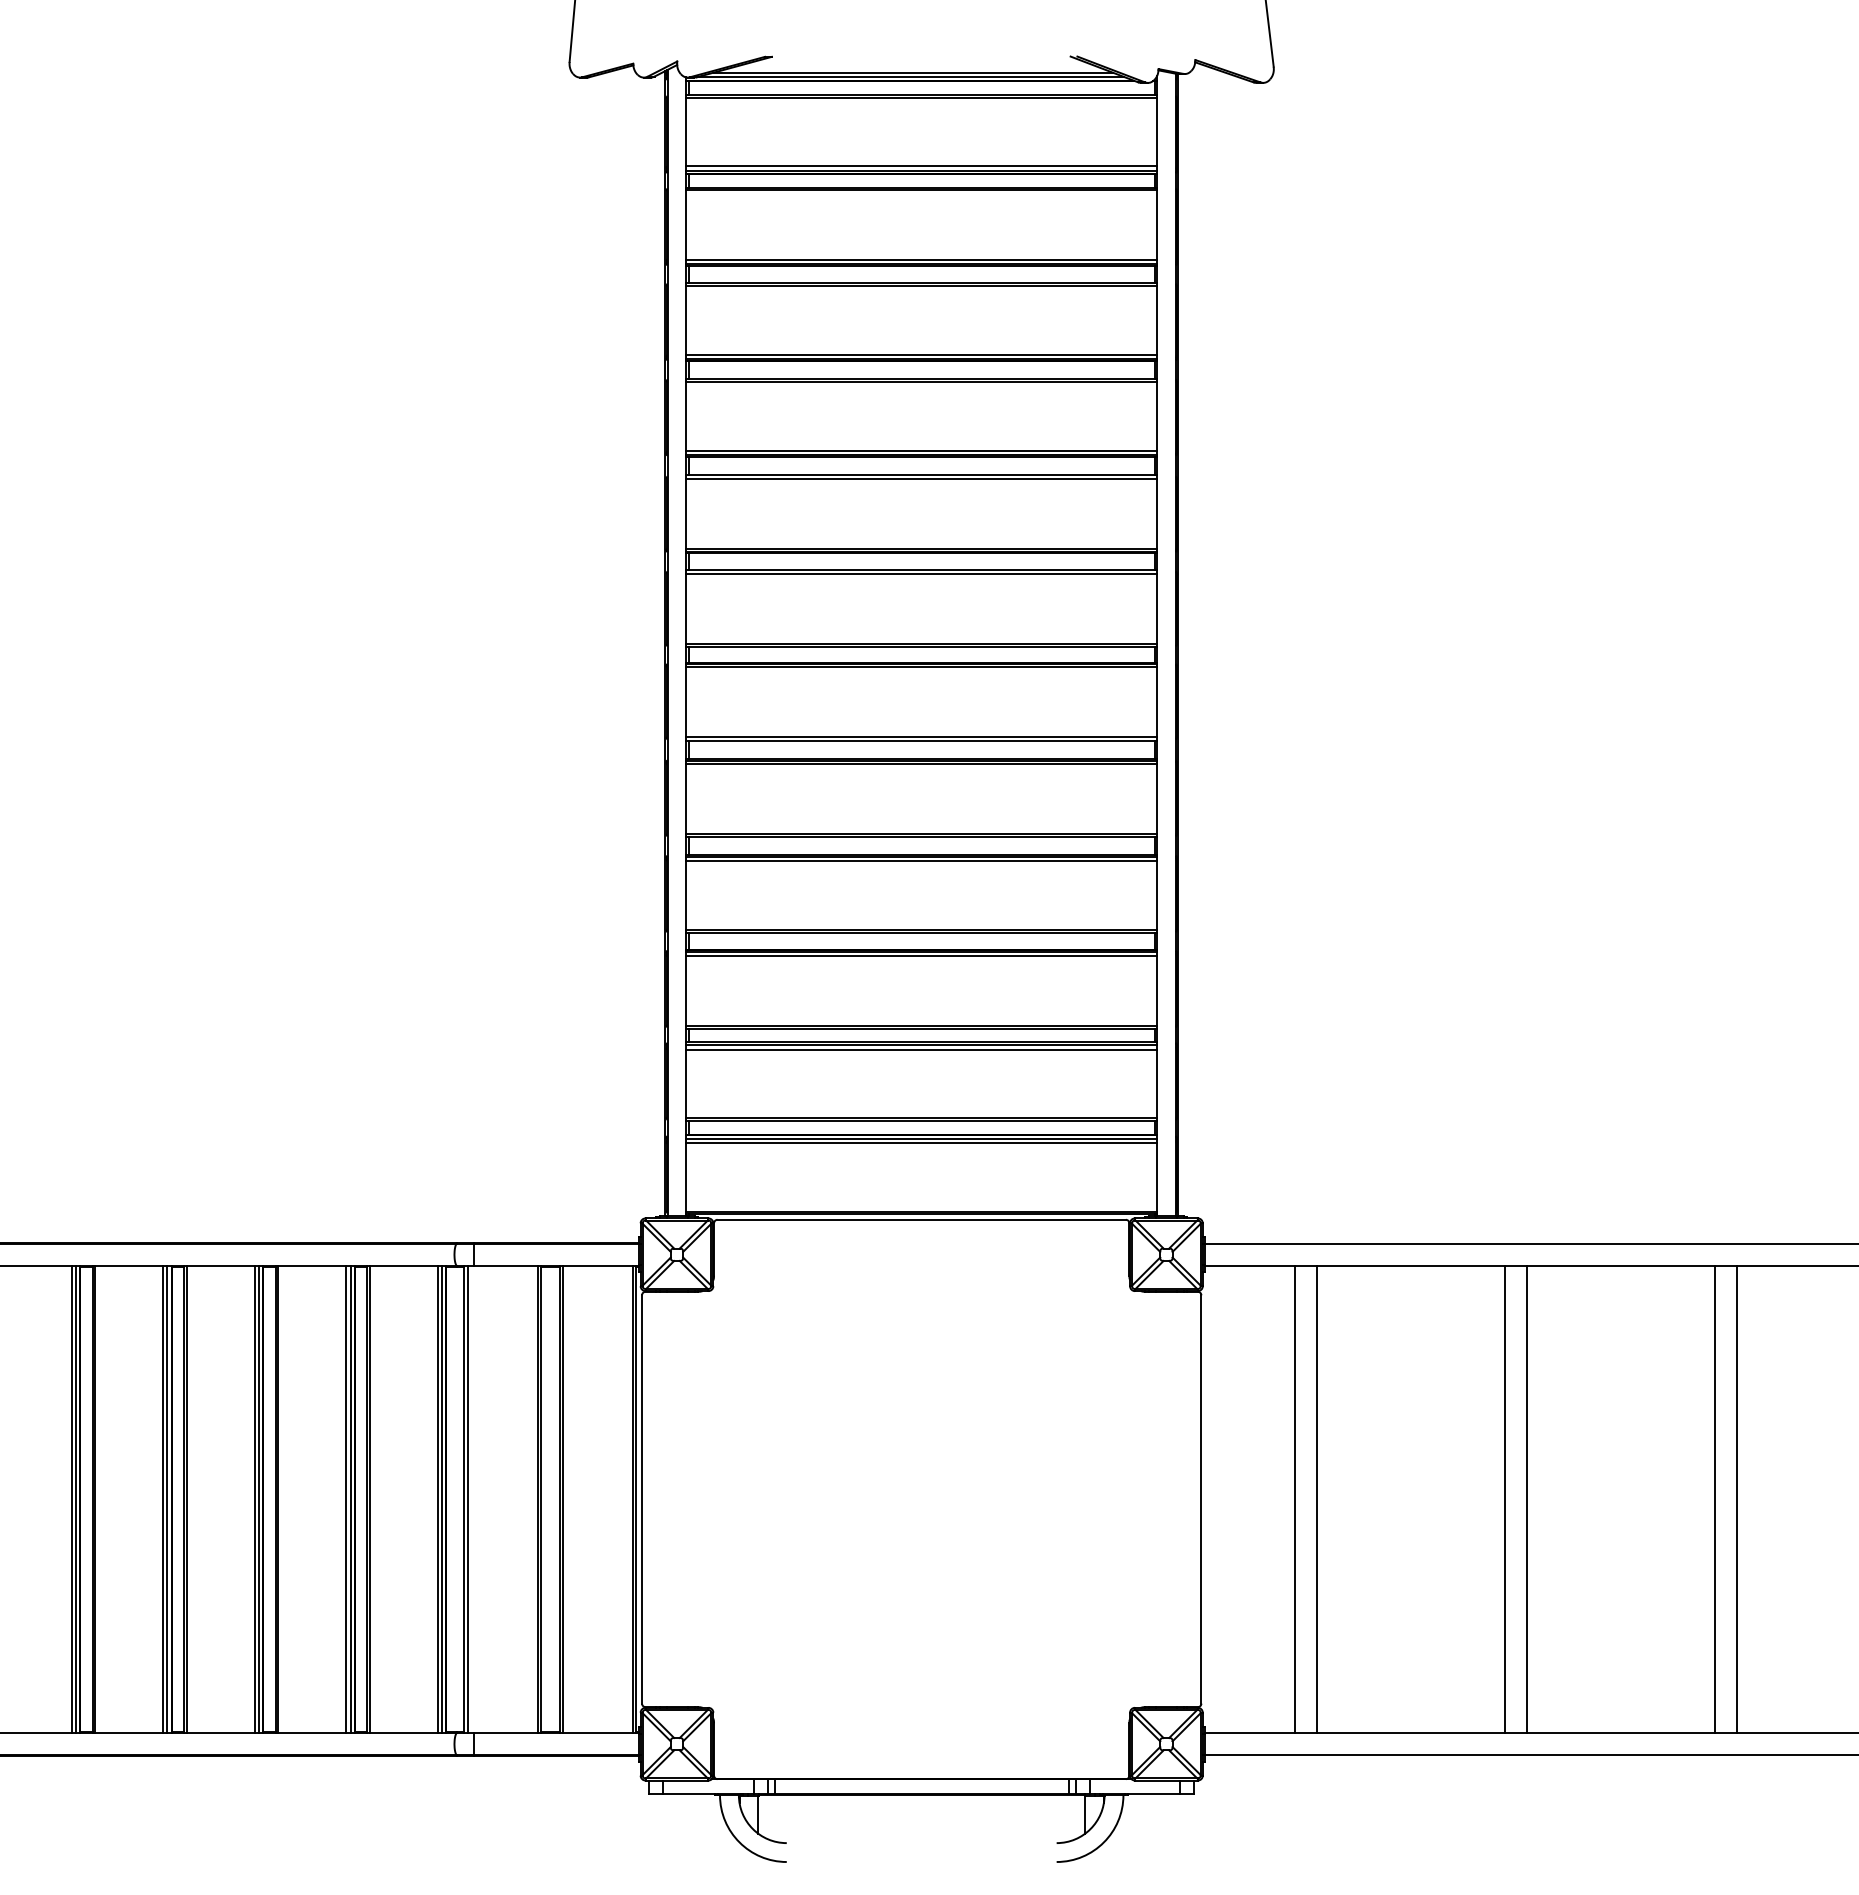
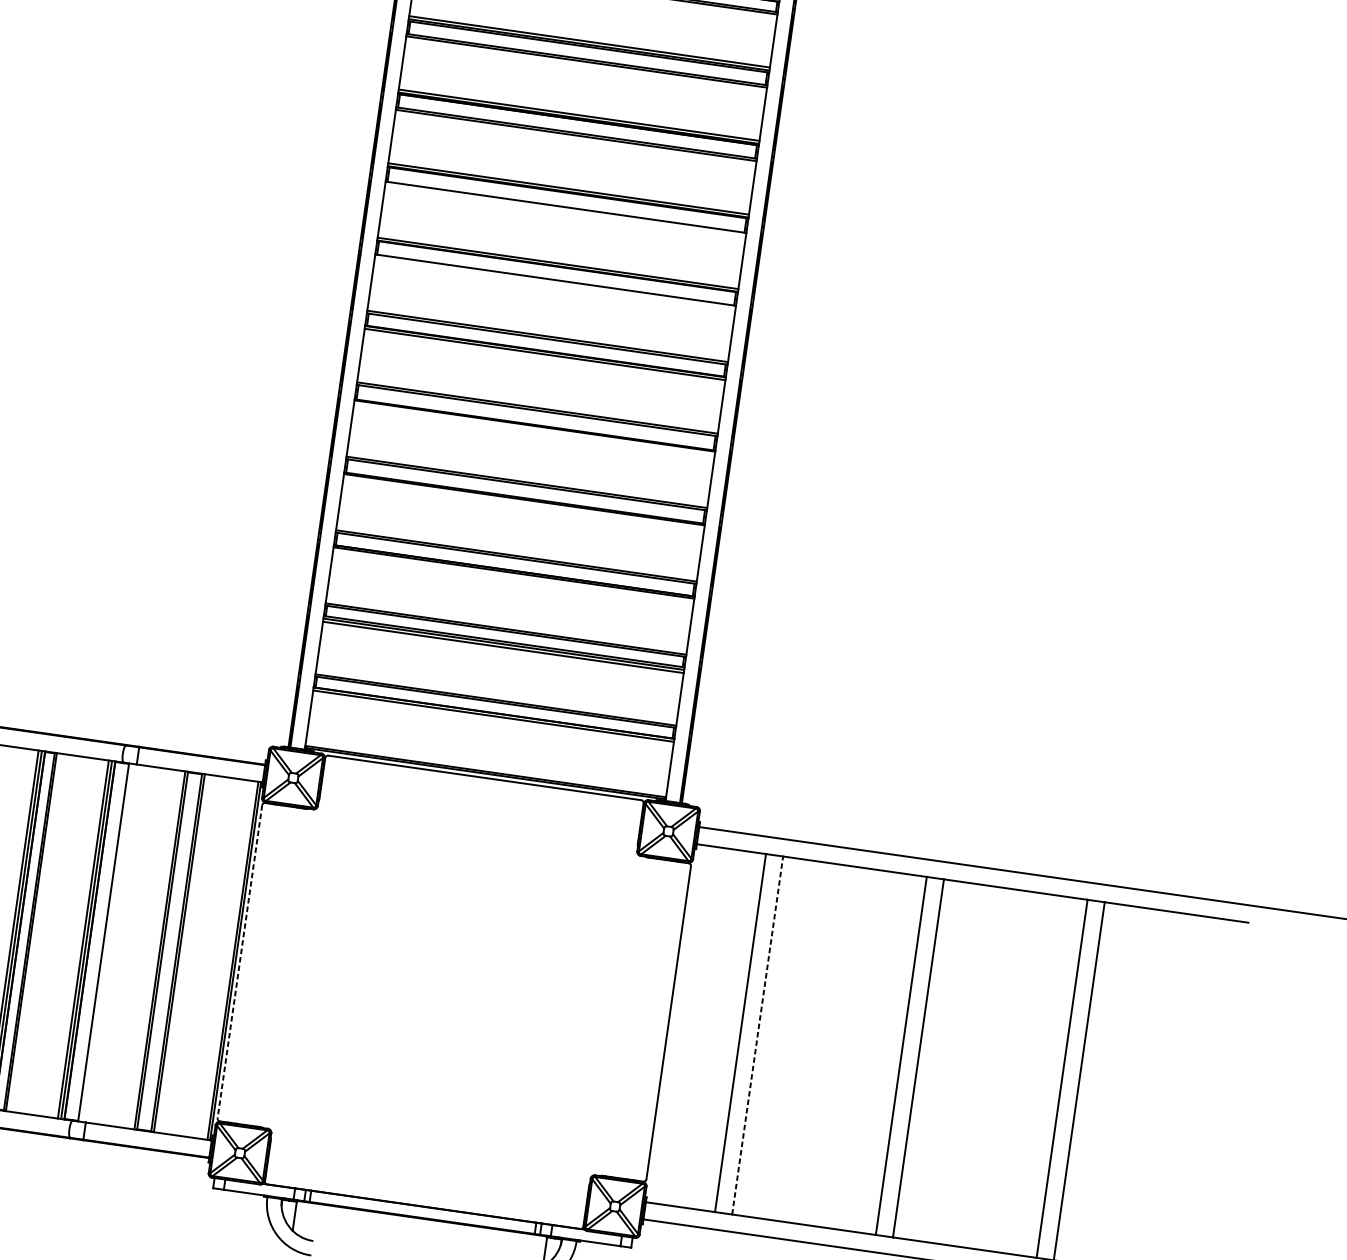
line: (921, 478) -> (565, 209), removed
line: (921, 573) -> (555, 282), removed
line: (921, 764) -> (534, 428), removed
line: (921, 860) -> (523, 502), removed
line: (921, 956) -> (513, 576), removed
line: (921, 1143) -> (492, 719), removed
line: (467, 1499) -> (106, 942), removed
line: (642, 1499) -> (240, 961), solid -> dashed
line: (1317, 1499) -> (757, 1035), solid -> dashed

